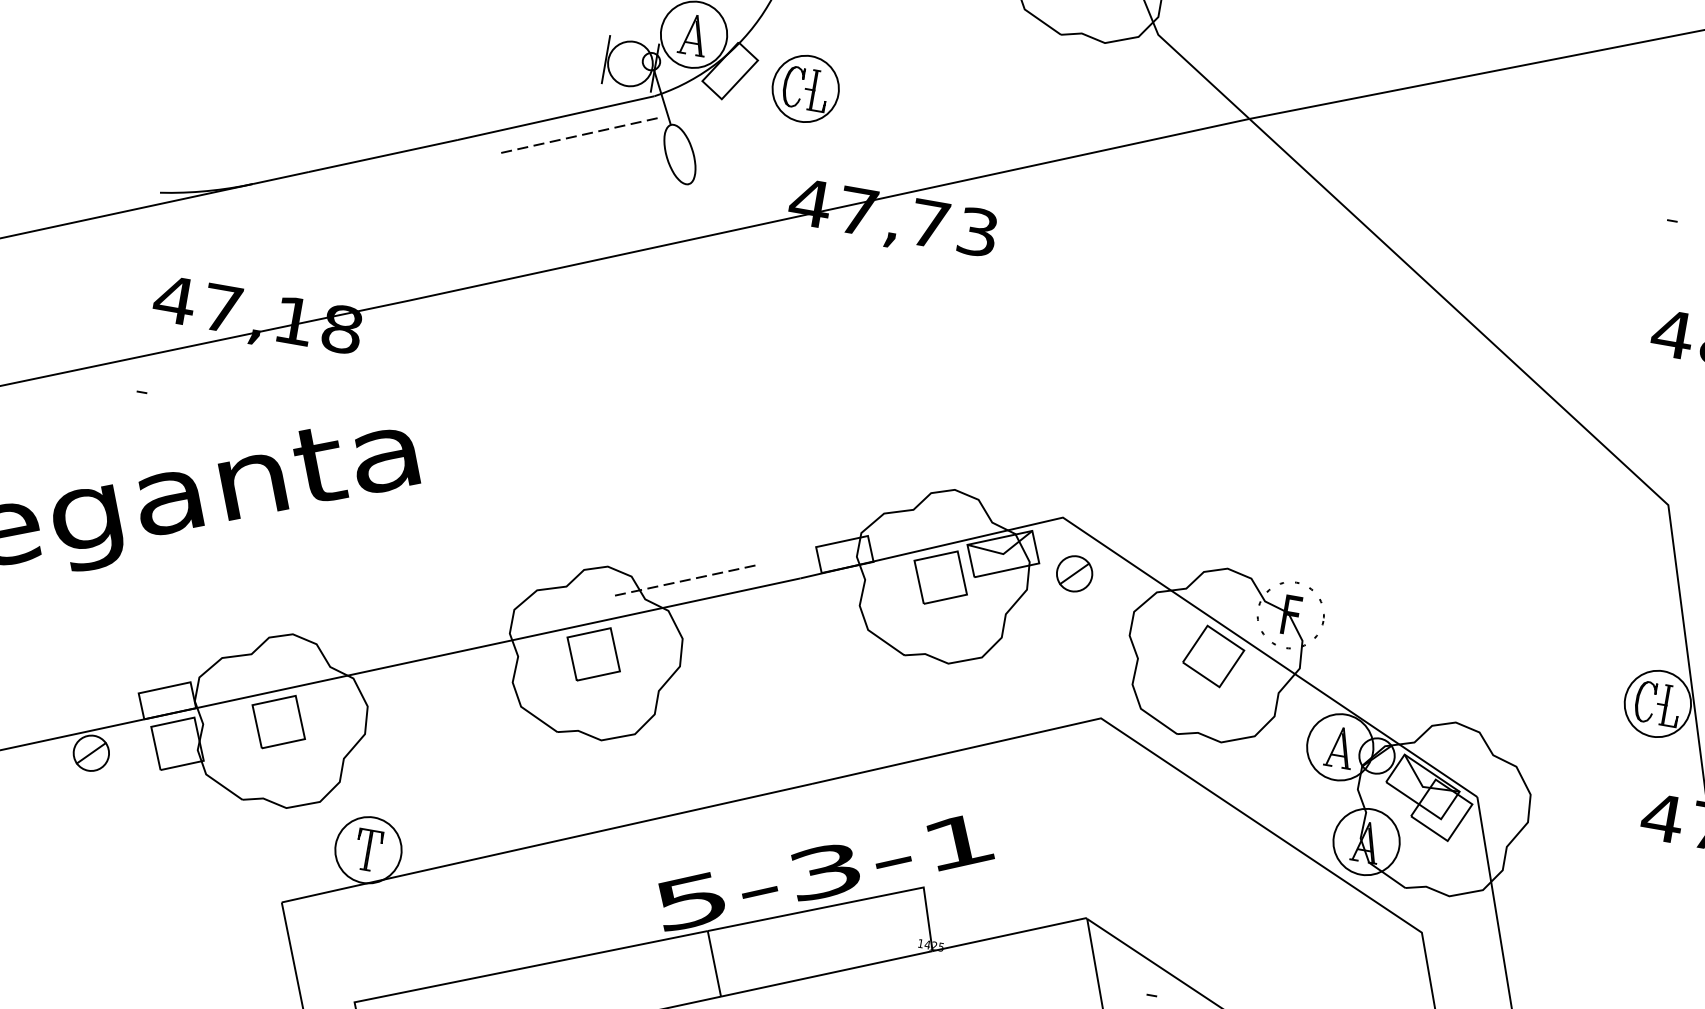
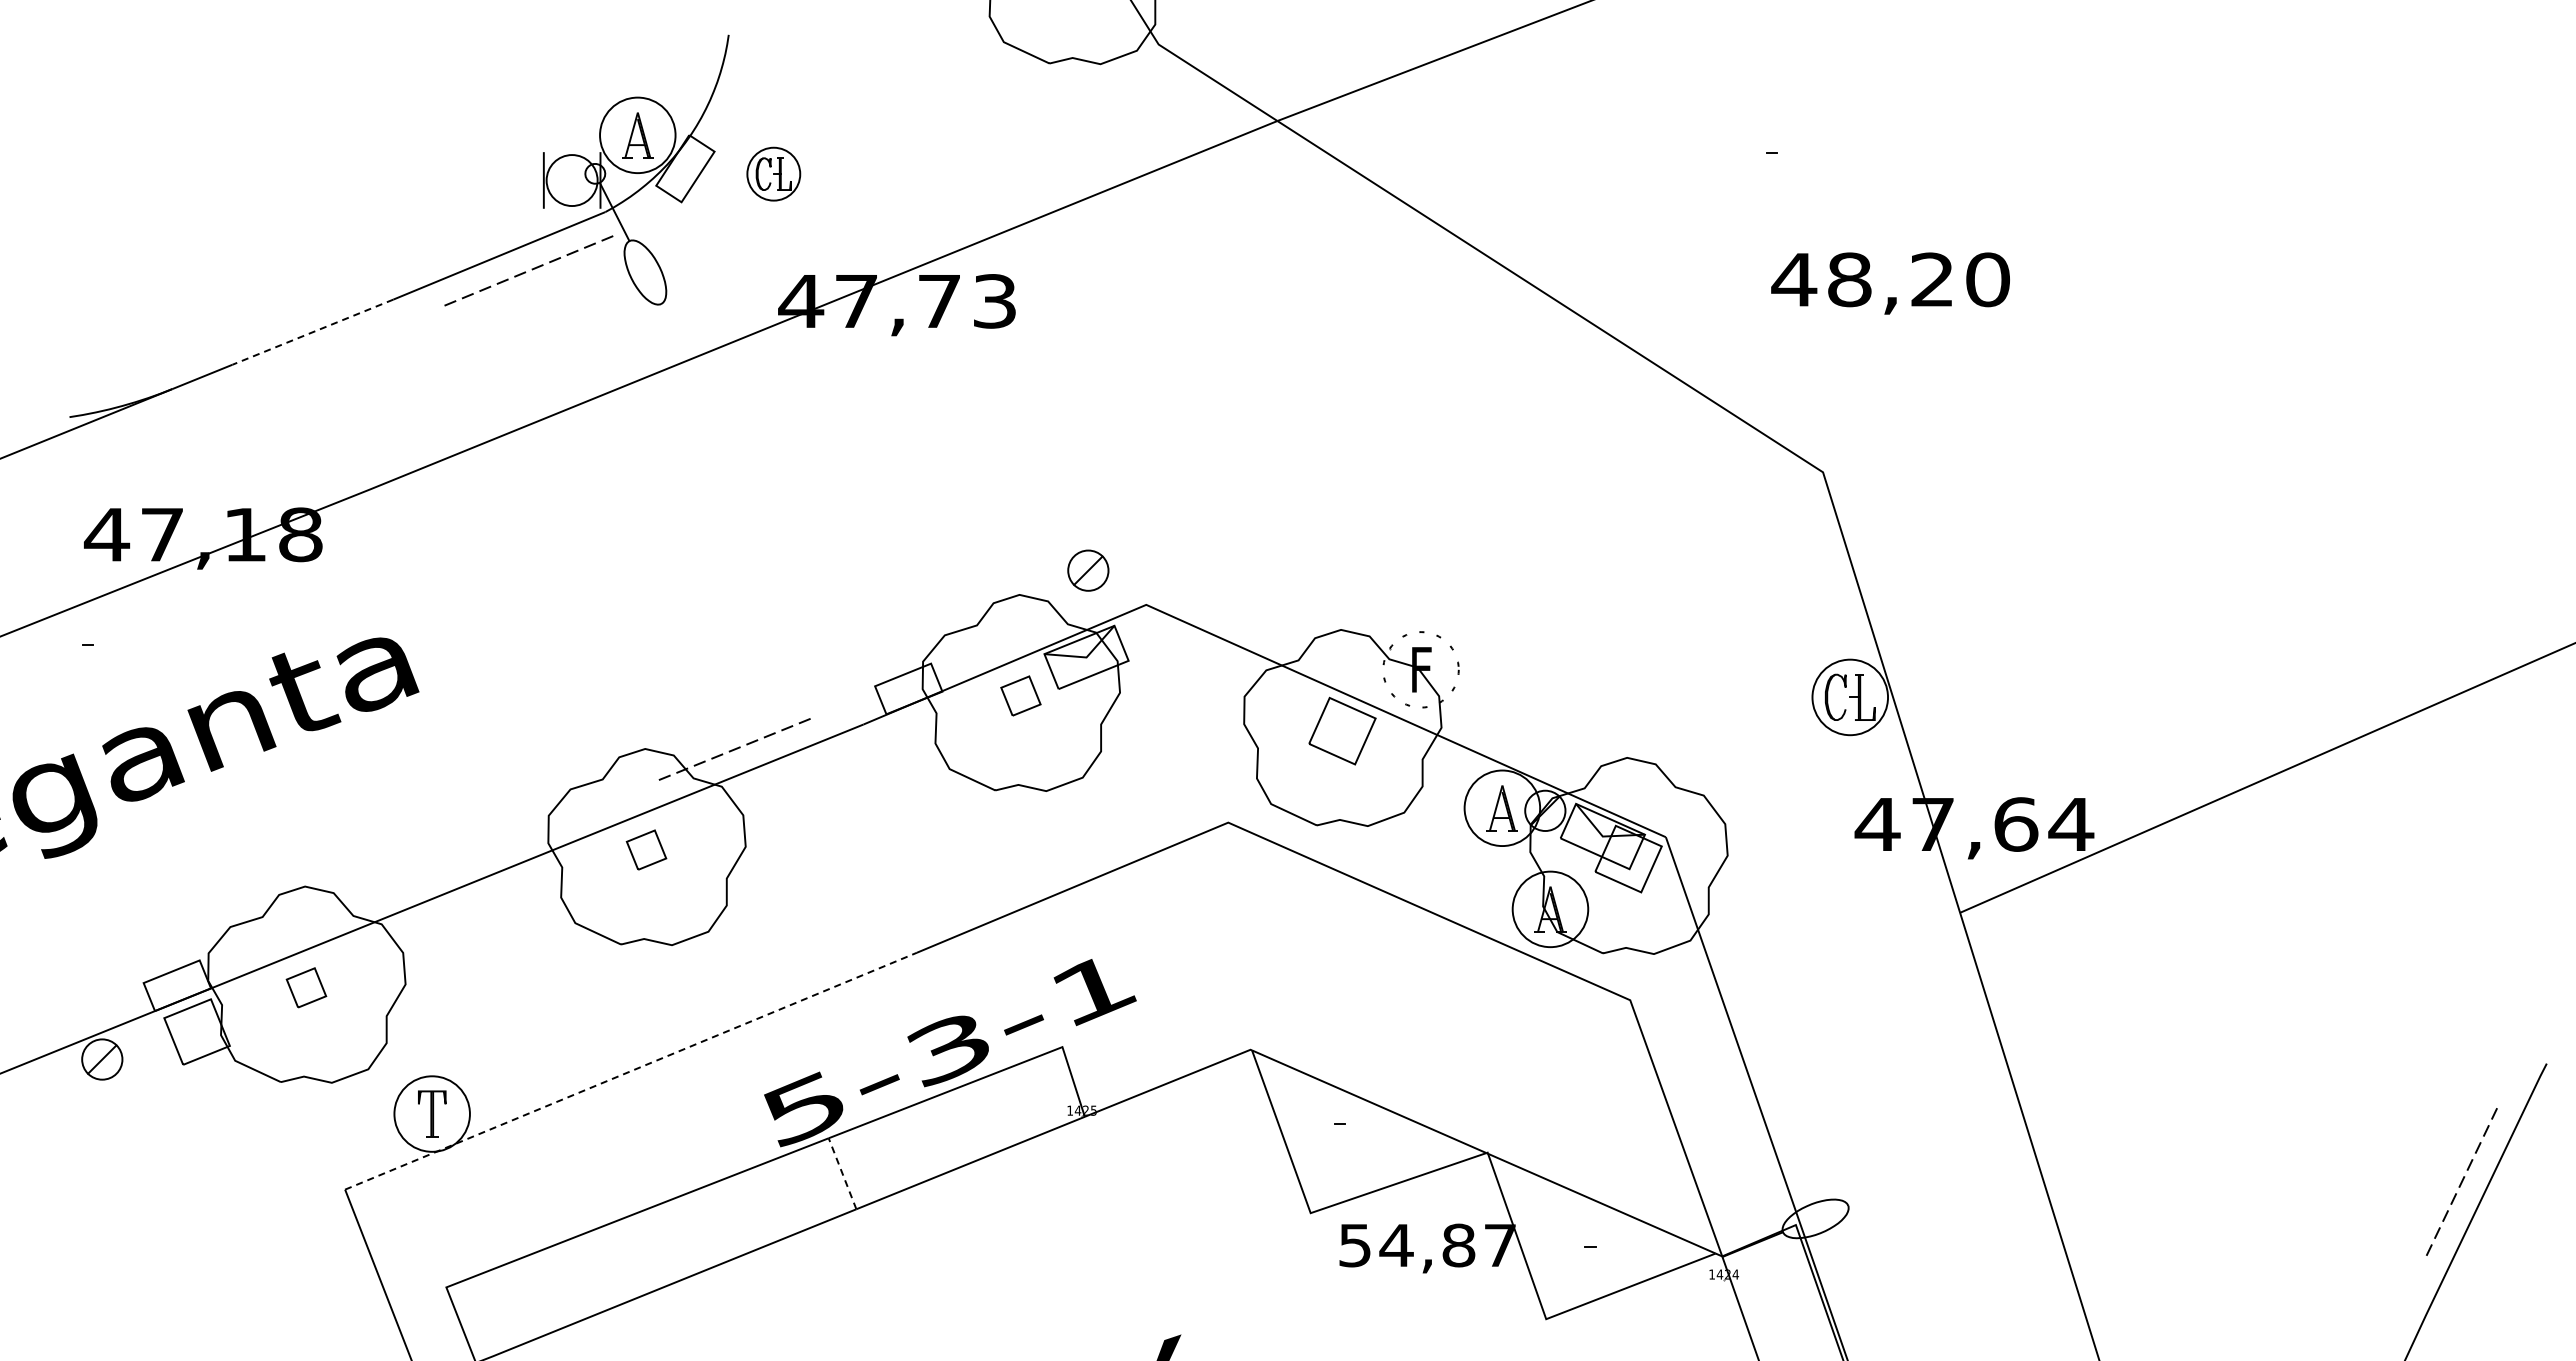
part: (805, 88) -> (773, 173), size x0.7
line: (382, 156) -> (312, 332), solid -> dashed
part: (1074, 573) -> (1088, 570), moved
part: (940, 577) -> (1020, 695), size x0.6
part: (593, 653) -> (646, 849), size x0.6
part: (278, 721) -> (306, 987), size x0.6
line: (547, 843) -> (631, 1071), solid -> dashed
line: (714, 963) -> (842, 1173), solid -> dashed

